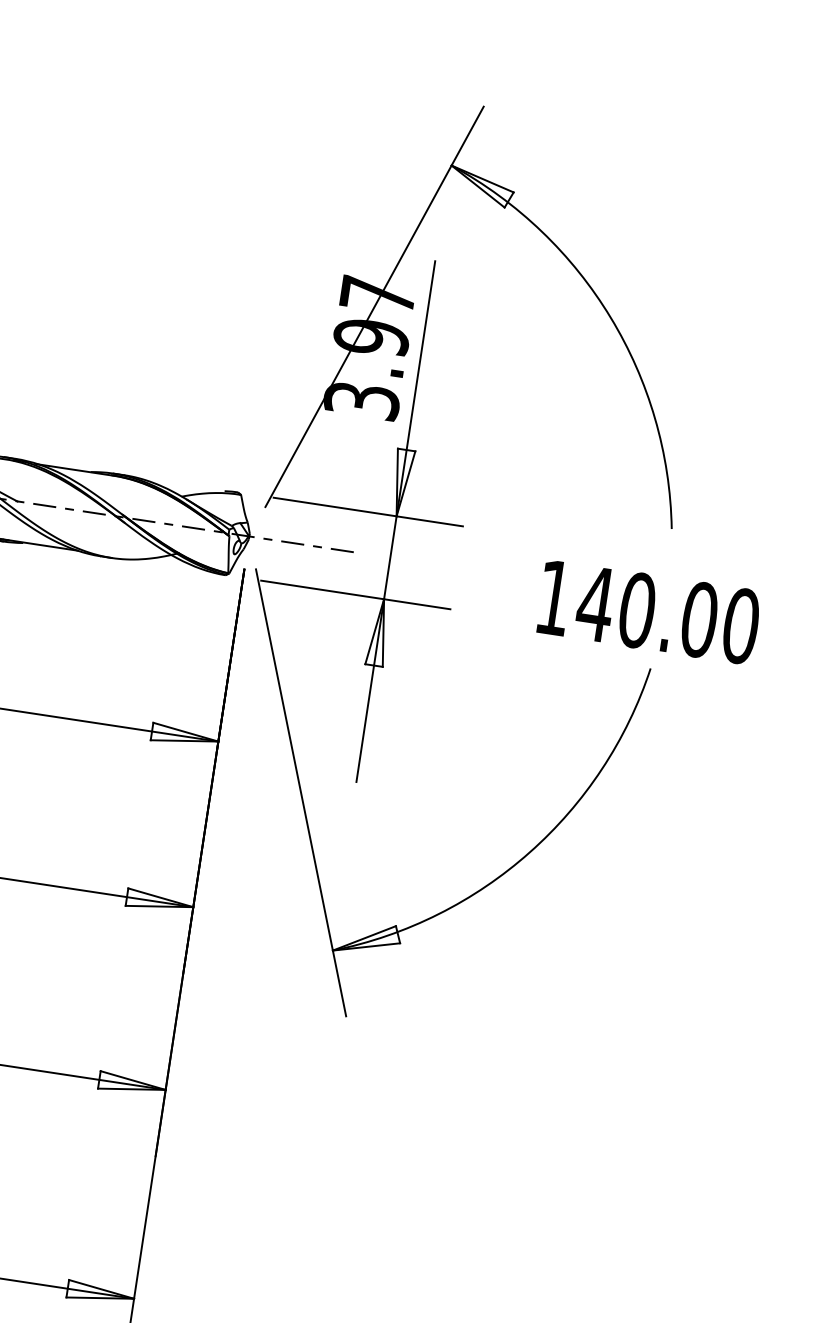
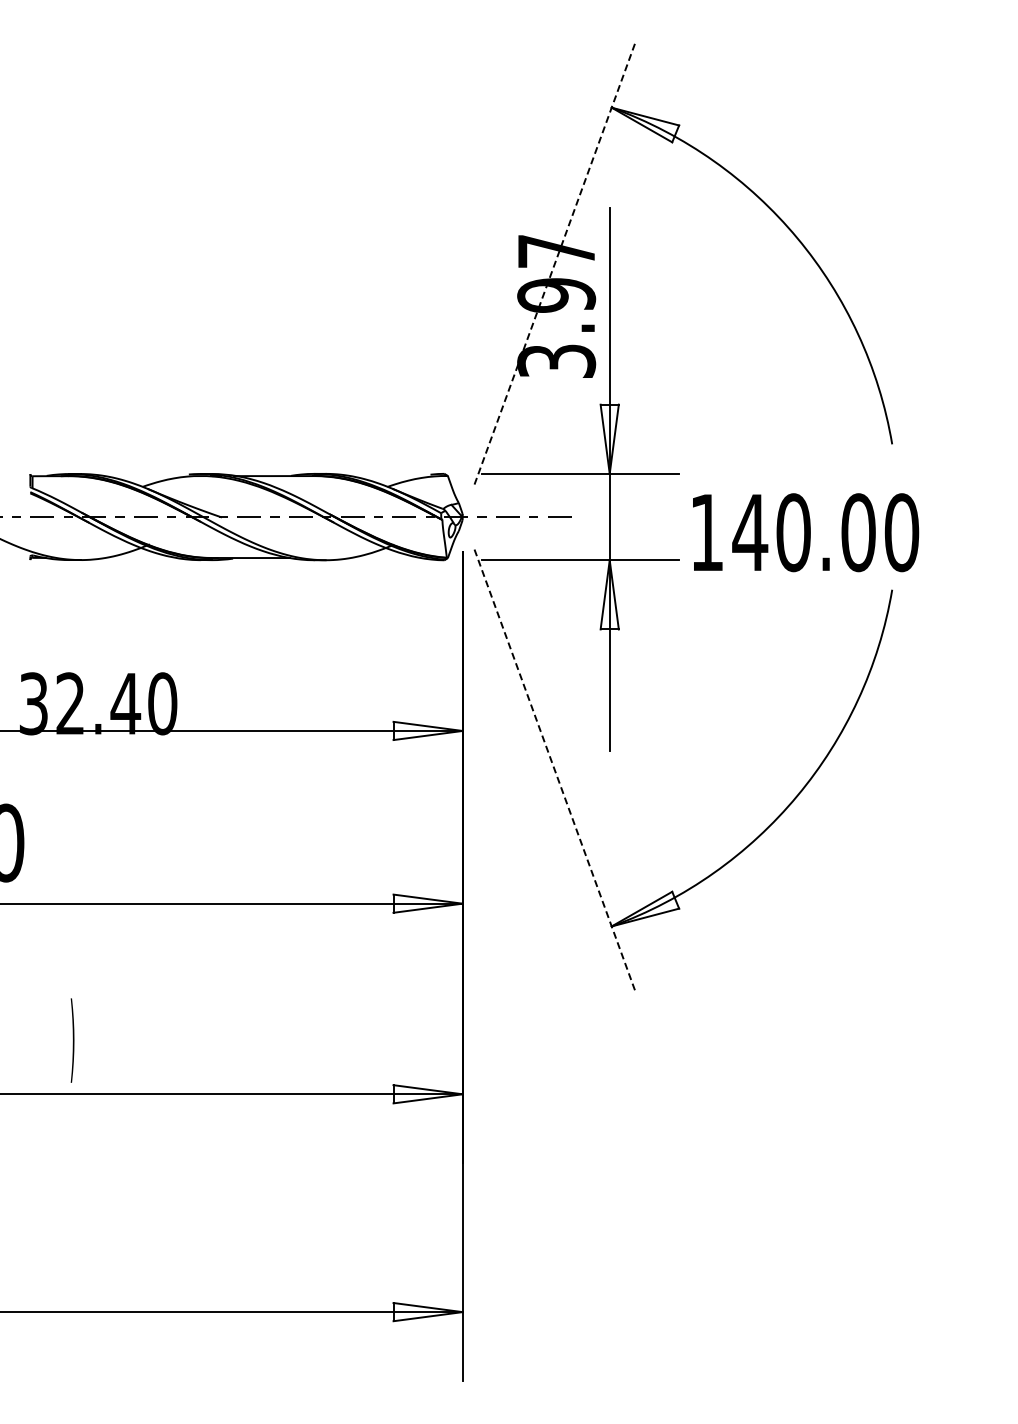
line: (375, 306) -> (555, 263), solid -> dashed
text: (649, 612) -> (806, 532), moved
line: (301, 792) -> (555, 770), solid -> dashed

